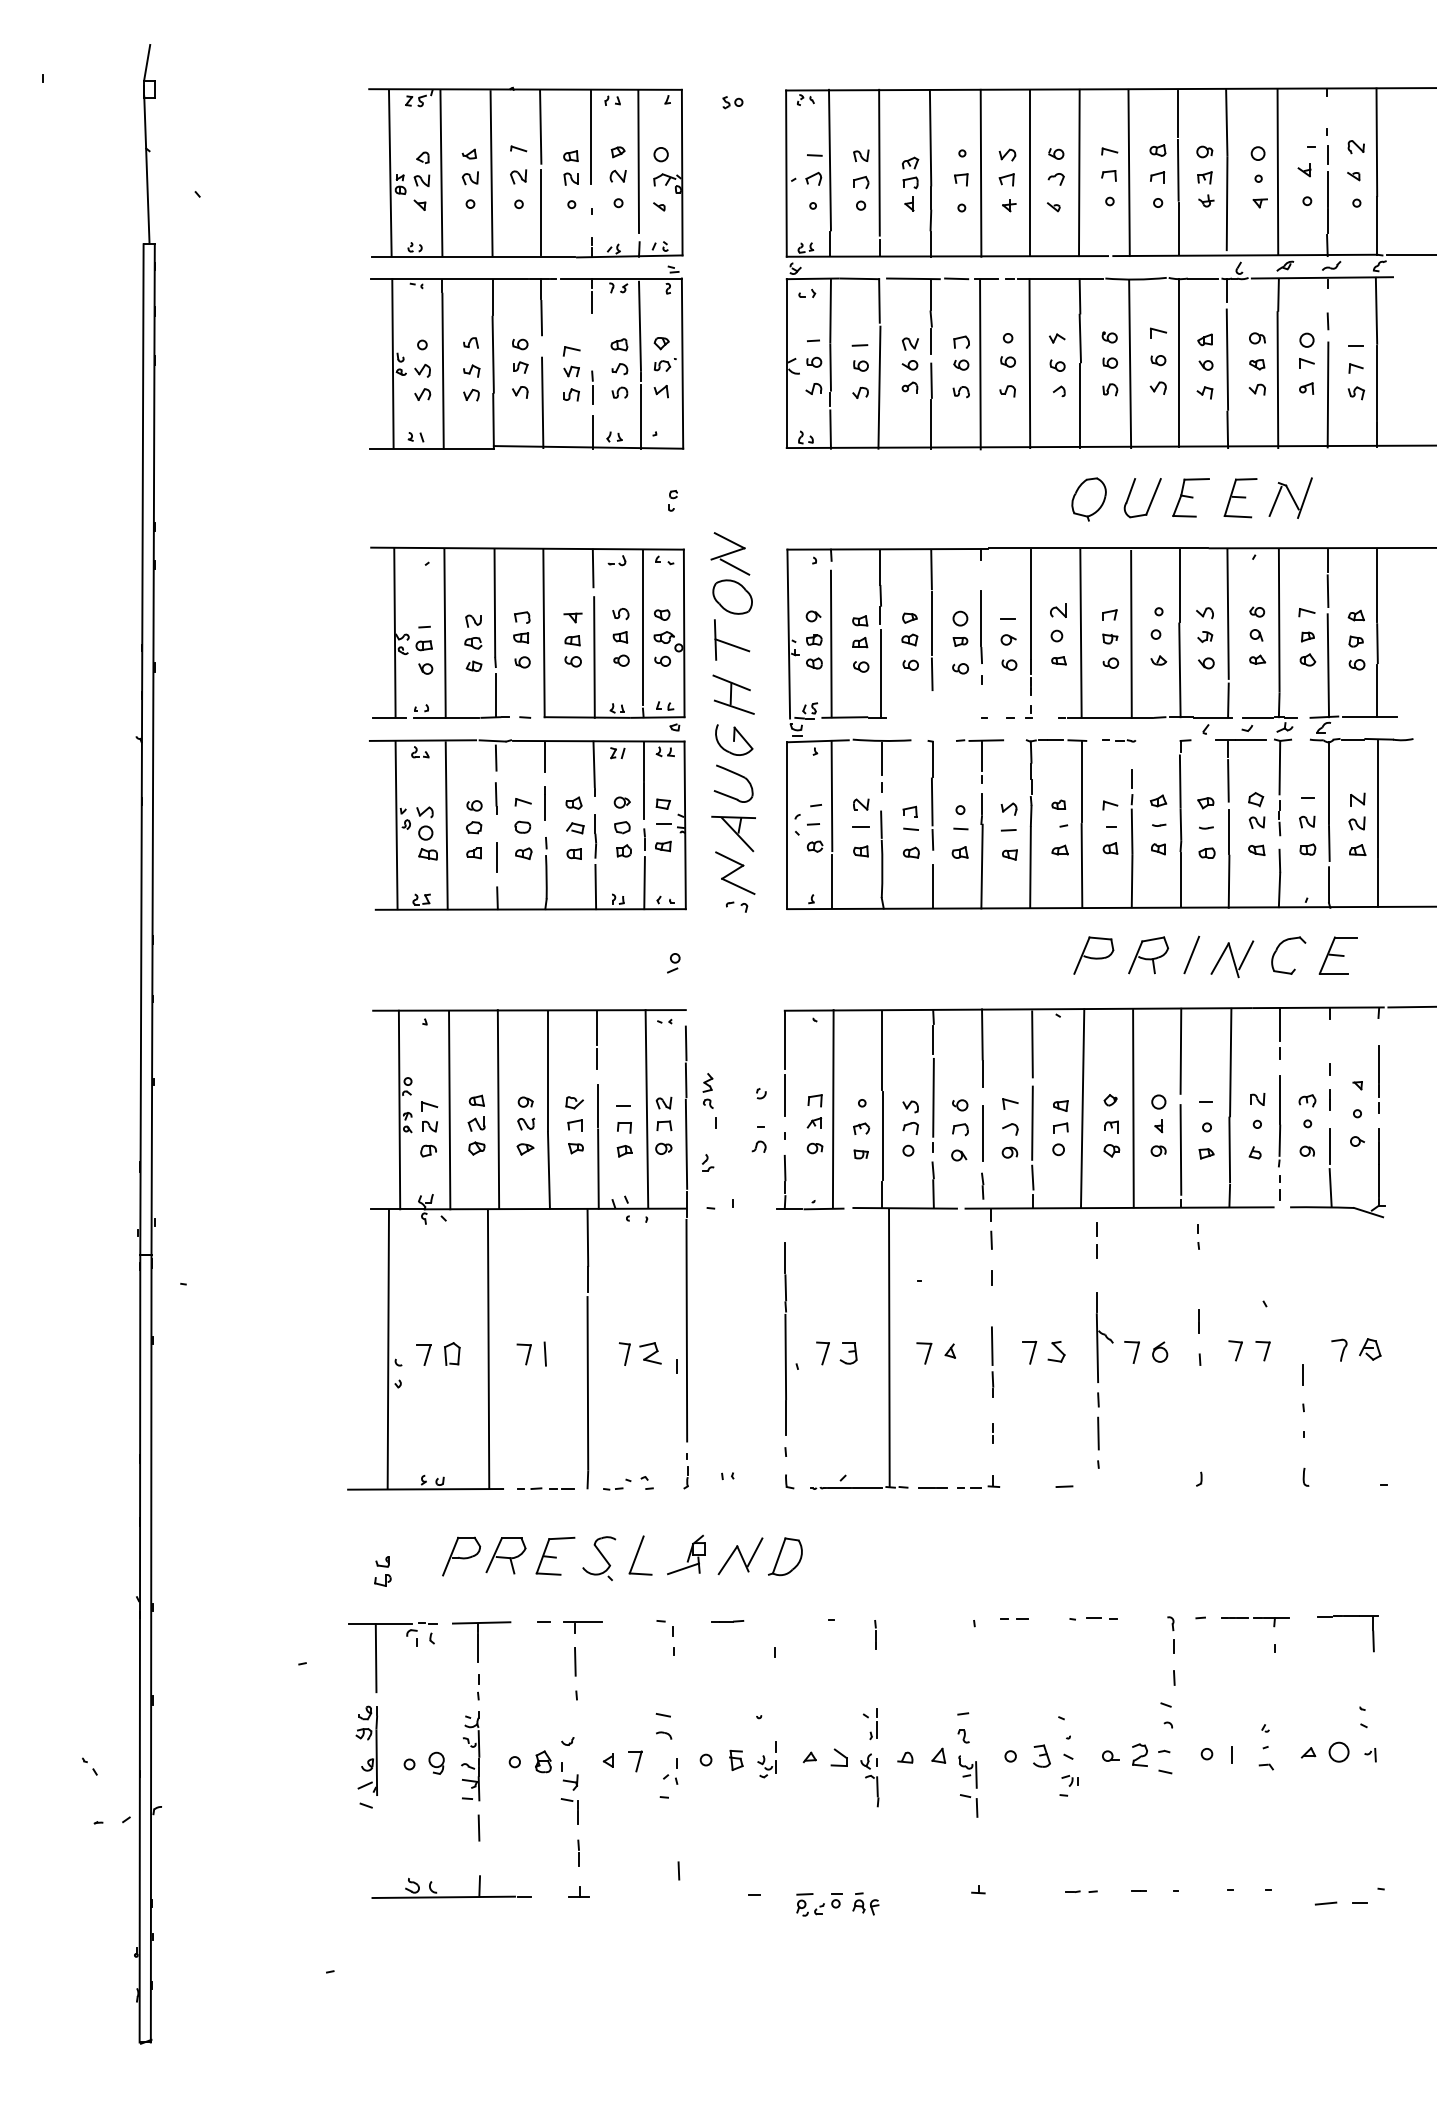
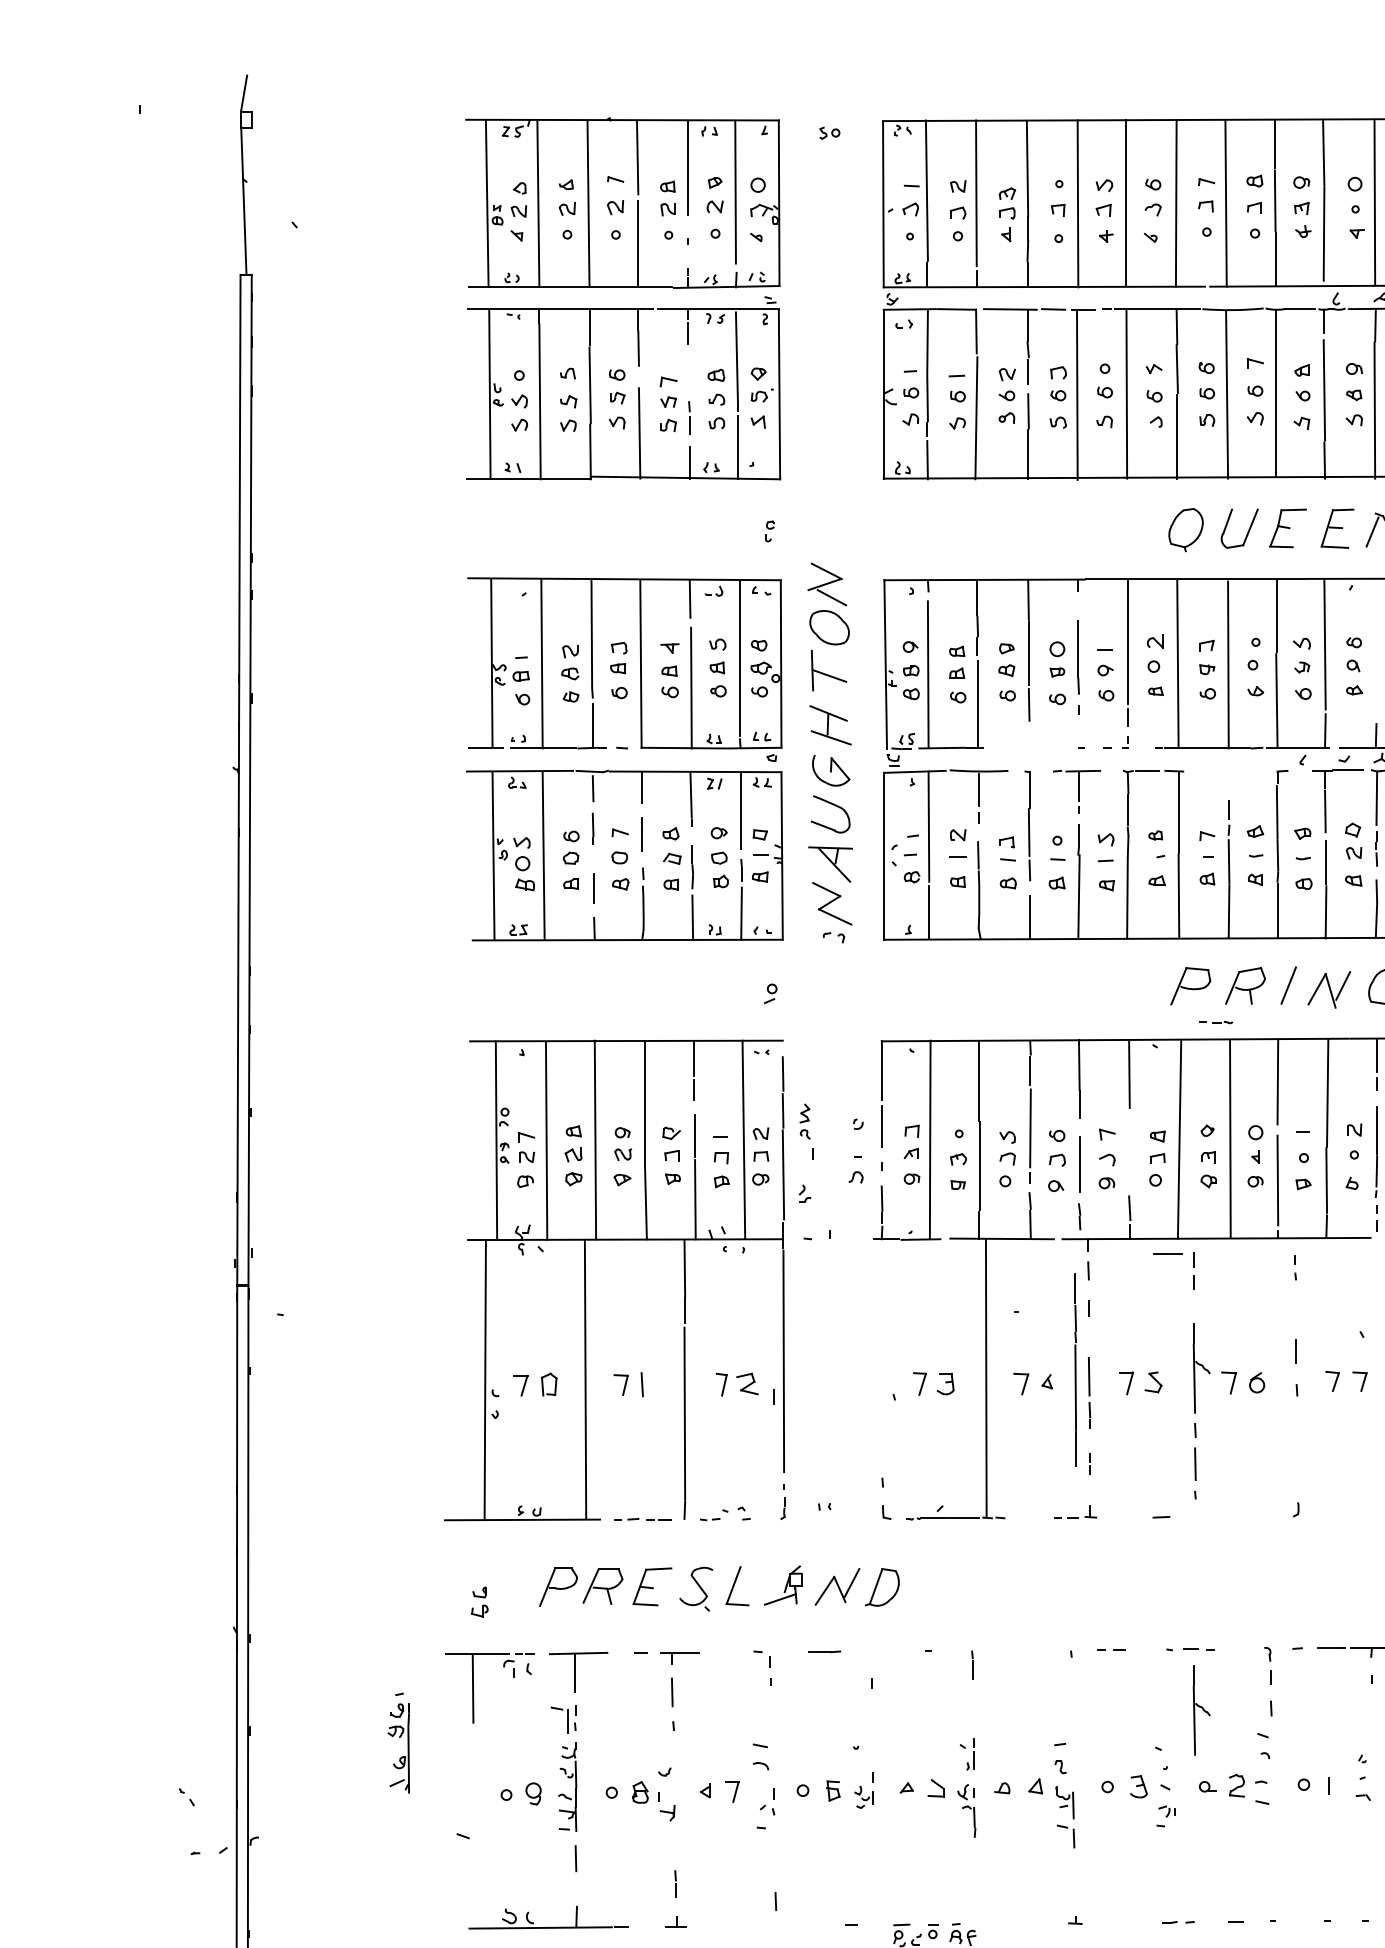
line: (1278, 620) -> (1375, 651), removed
part: (1119, 740) -> (1216, 1022), moved
line: (1032, 1122) -> (1129, 1153), removed
line: (785, 1338) -> (1075, 1369), moved
line: (932, 1487) -> (1167, 1254), moved
part: (1104, 1679) -> (1201, 1710), added
part: (370, 1758) -> (402, 1756), moved
part: (577, 1811) -> (567, 1720), moved

